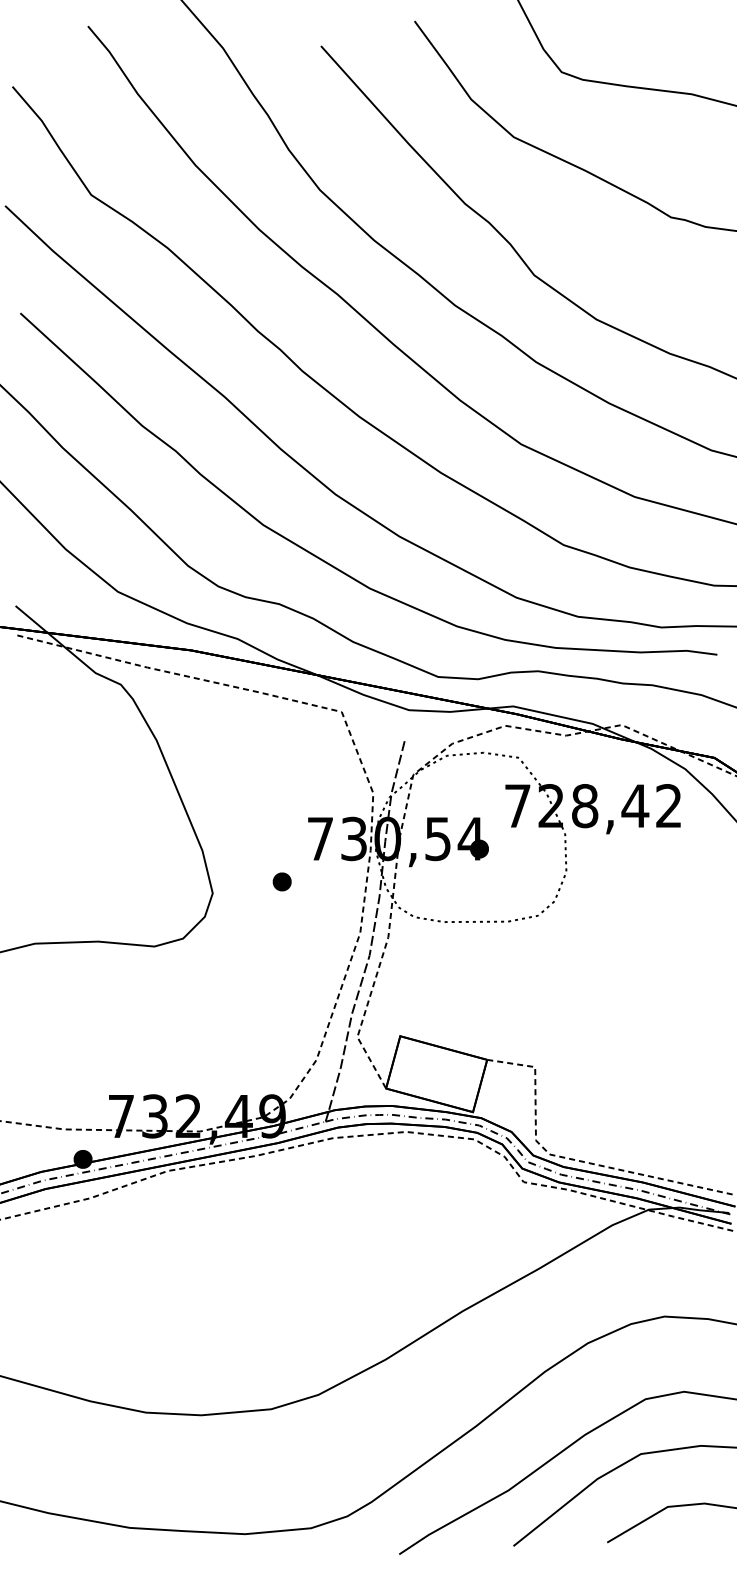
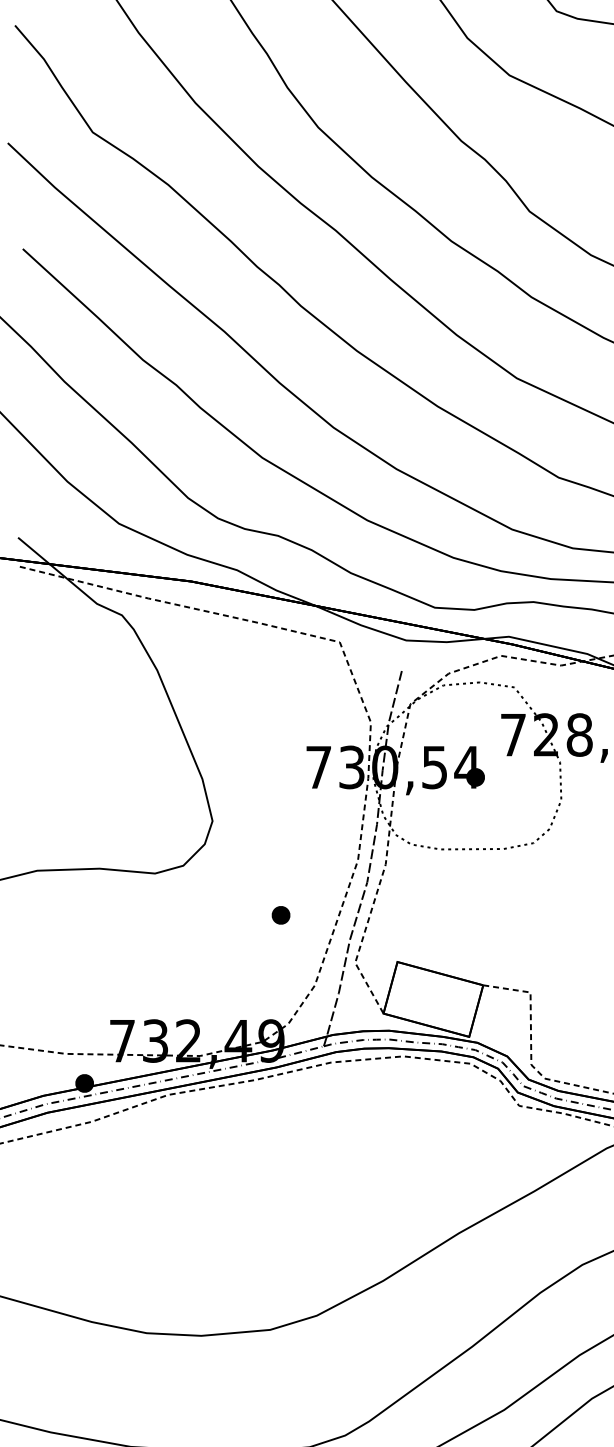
part: (281, 881) -> (280, 914), moved

